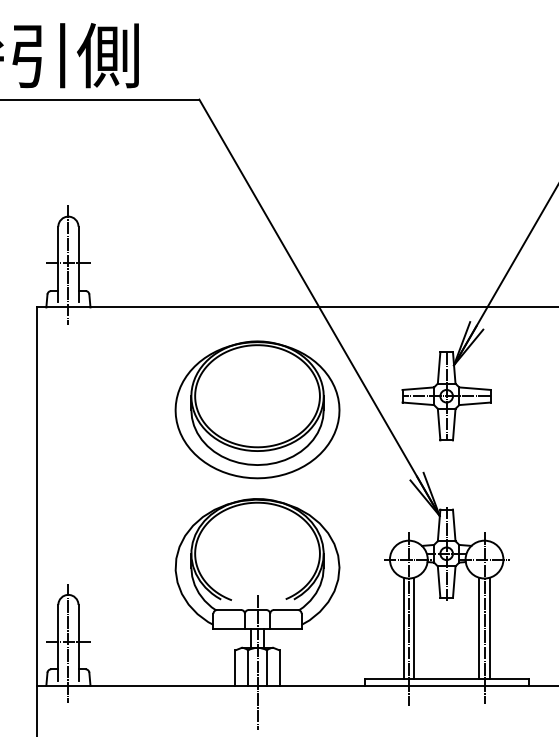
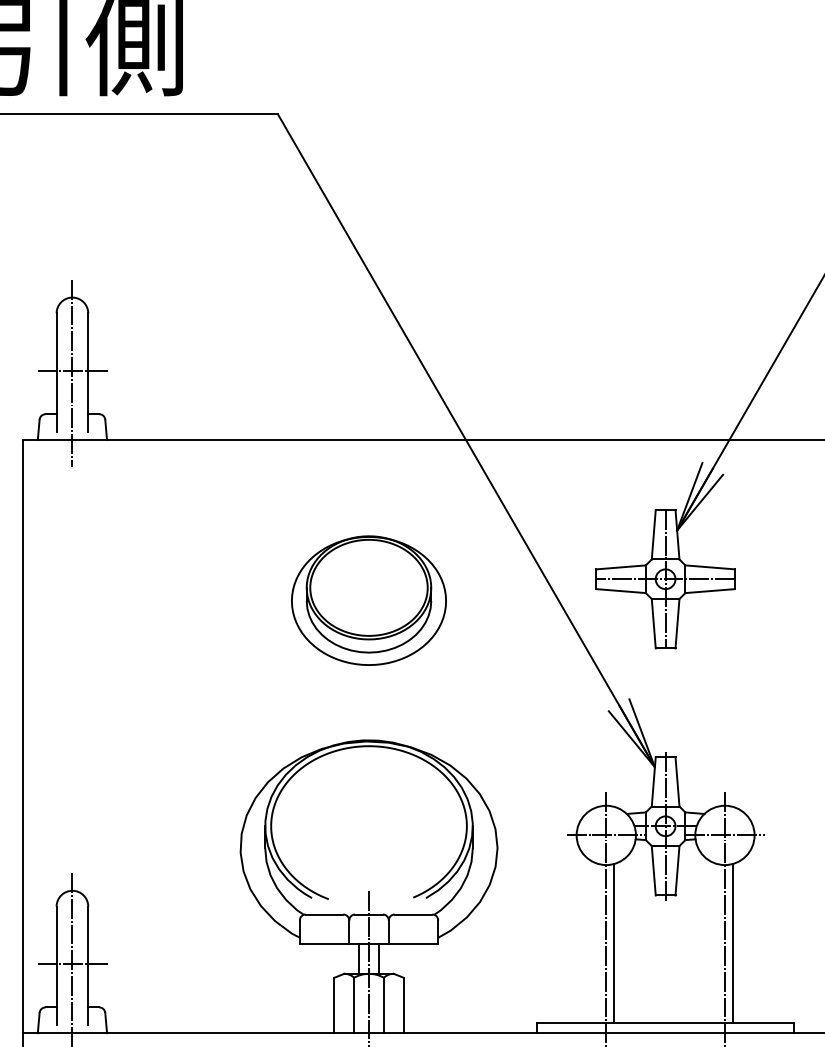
part: (257, 409) -> (368, 600), size x0.6
line: (403, 628) -> (597, 943), removed
line: (479, 628) -> (717, 943), removed

